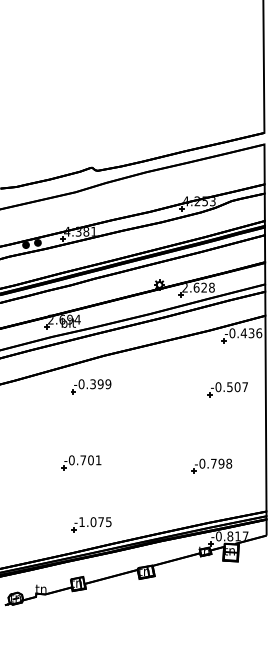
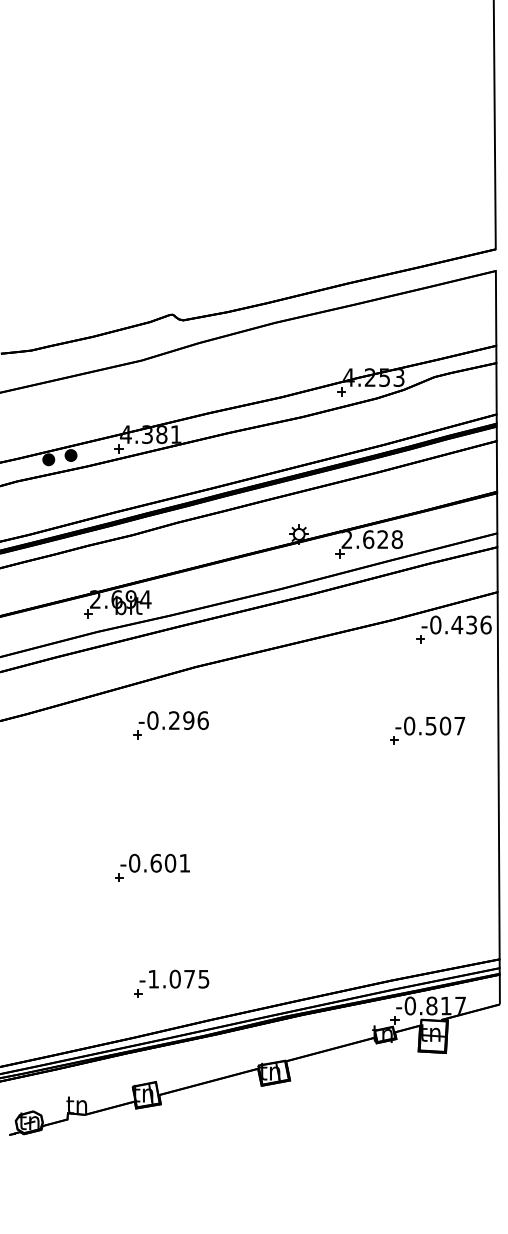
text: (100, 384) -> (188, 721), -0.399 -> -0.296
text: (83, 460) -> (156, 863), -0.701 -> -0.601
part: (211, 465) -> (396, 872), removed

